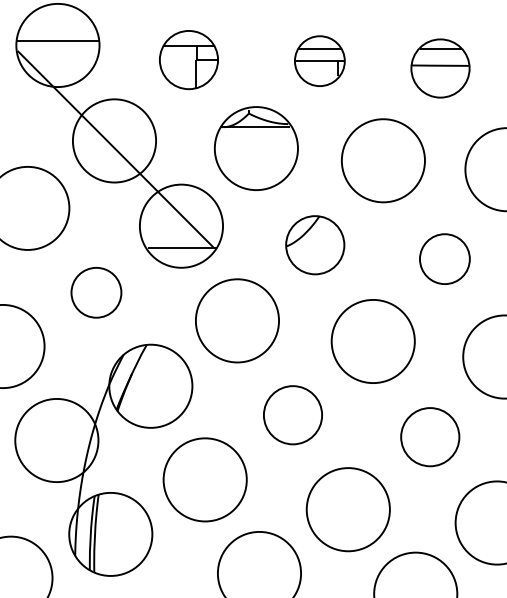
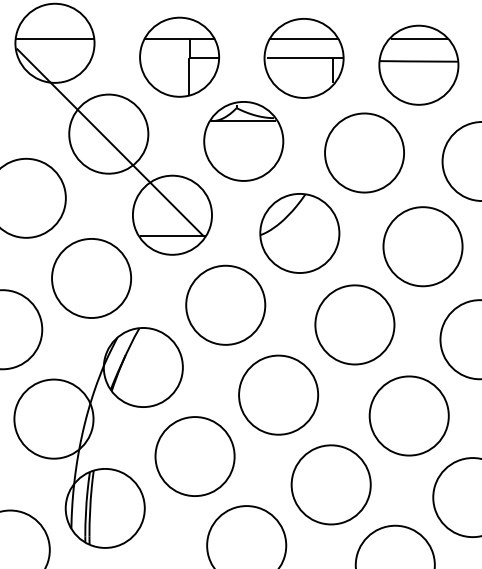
part: (188, 59) -> (179, 56), size x1.43
part: (319, 60) -> (303, 57), size x1.67
part: (440, 68) -> (418, 65), size x1.43
part: (314, 244) -> (299, 232), size x1.43
part: (444, 258) -> (422, 245), size x1.67
part: (96, 292) -> (91, 278), size x1.67
part: (292, 414) -> (278, 394), size x1.43
part: (429, 436) -> (408, 415), size x1.43

